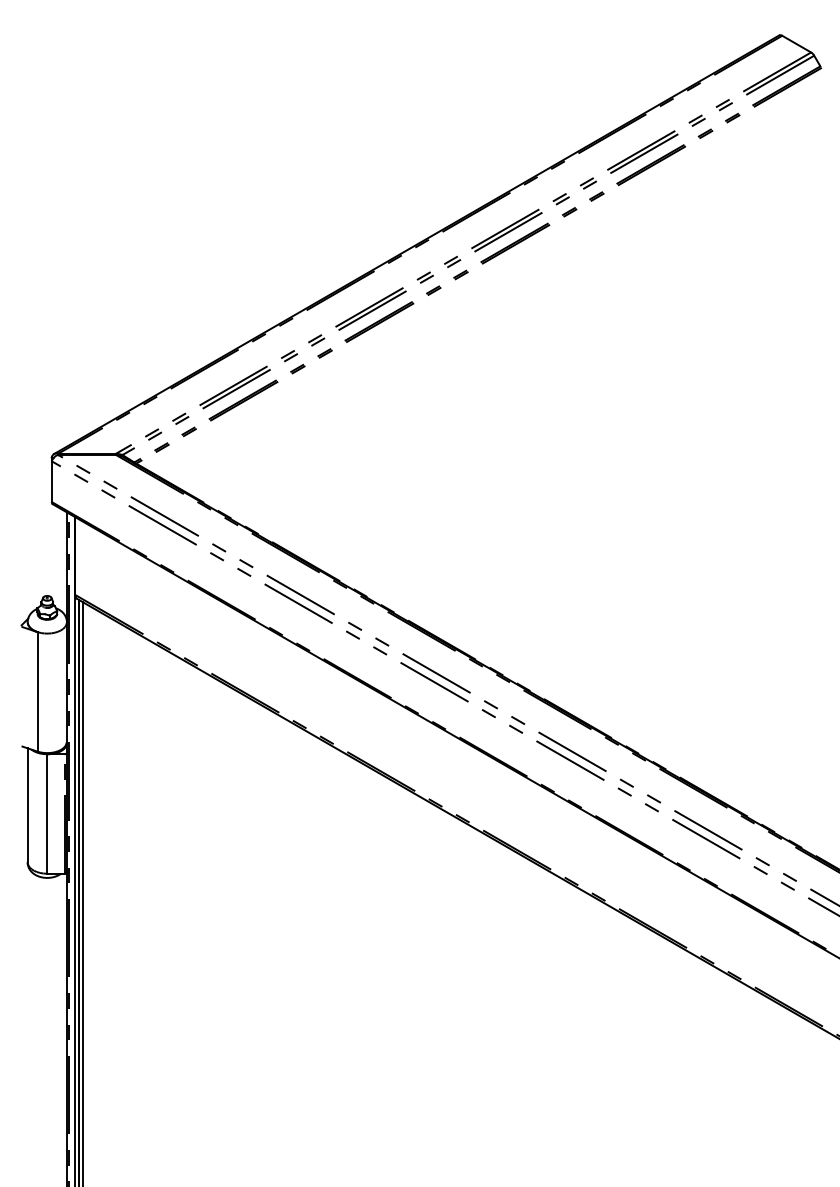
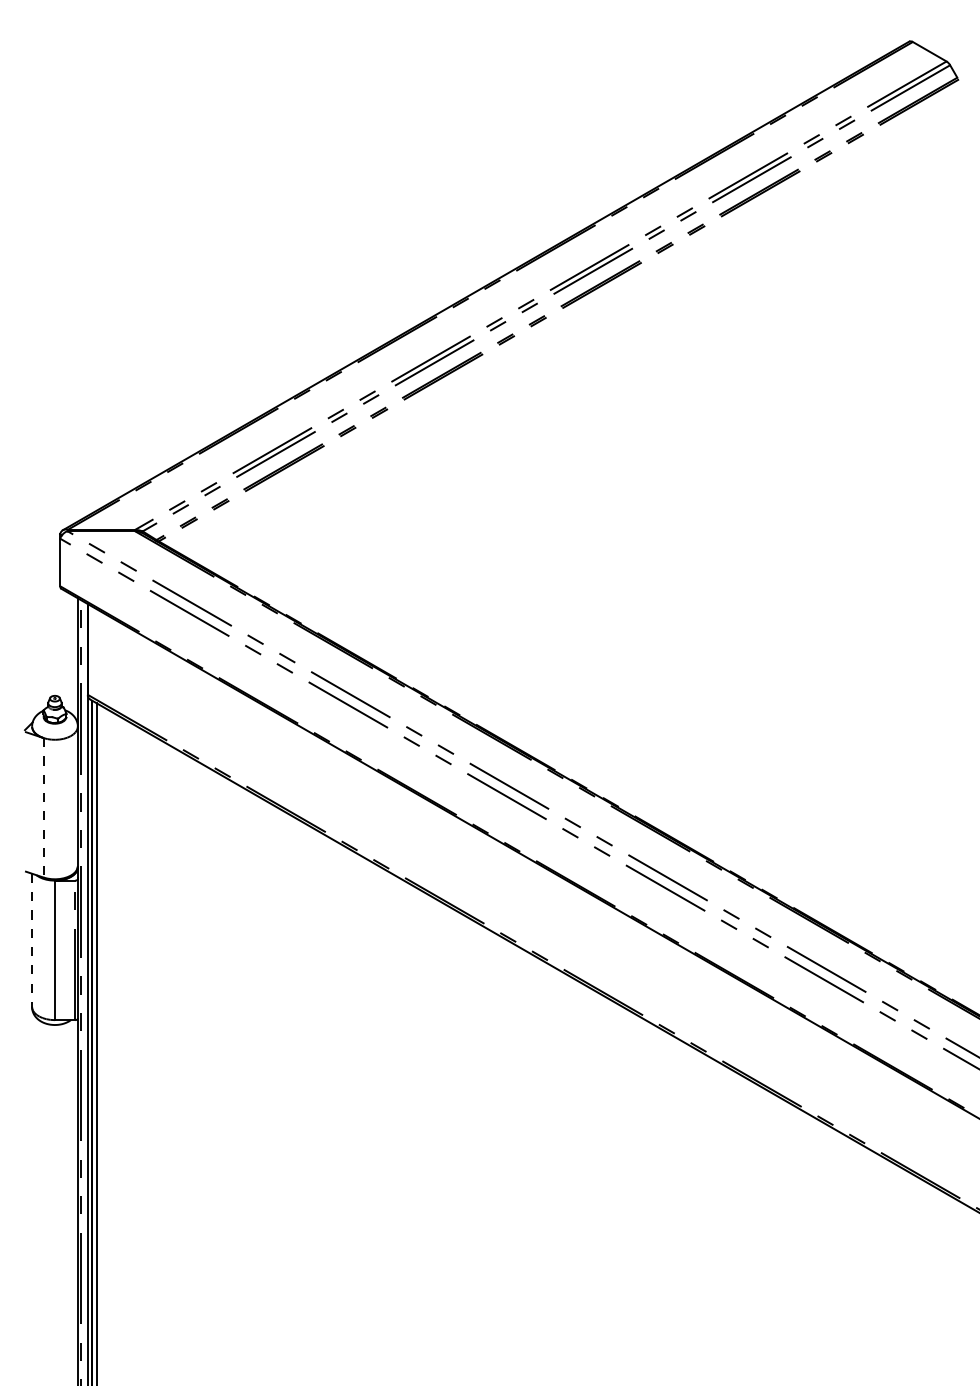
line: (37, 691) -> (43, 807), solid -> dashed
line: (28, 805) -> (32, 940), solid -> dashed

